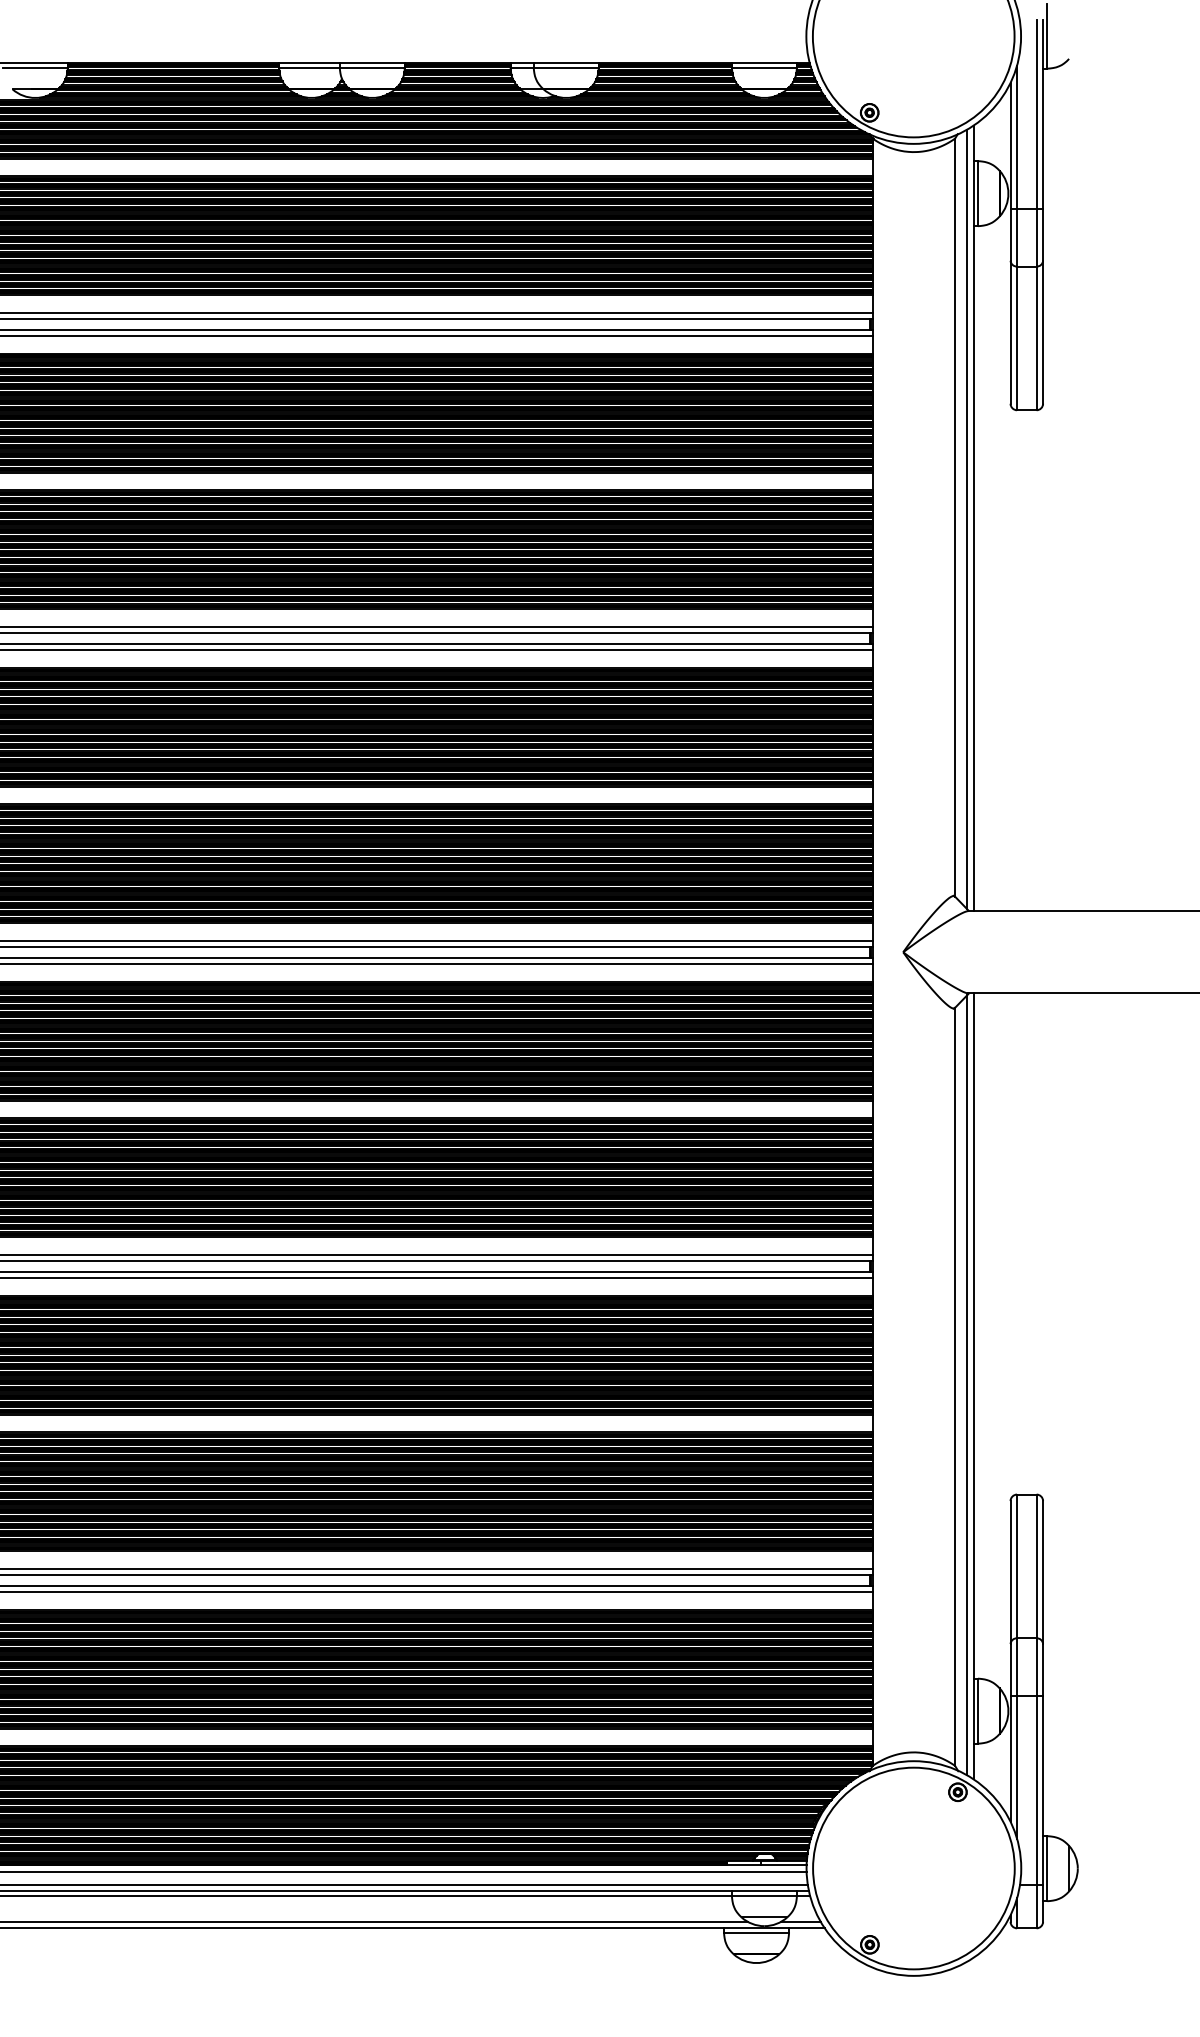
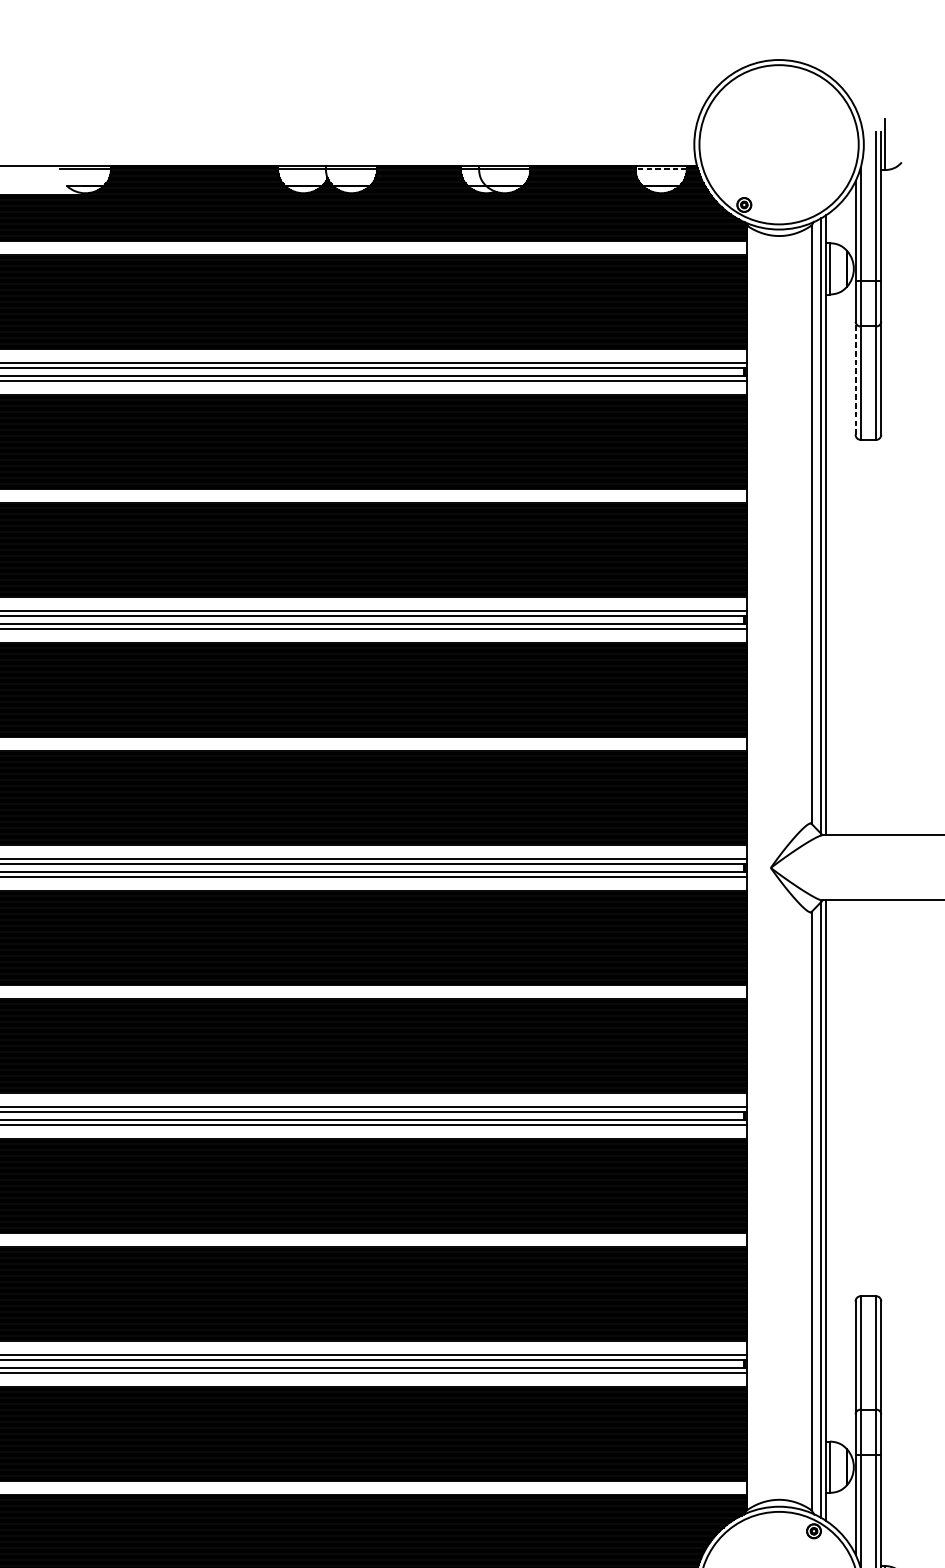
line: (764, 67) -> (661, 169), solid -> dashed
line: (1010, 331) -> (855, 377), solid -> dashed

